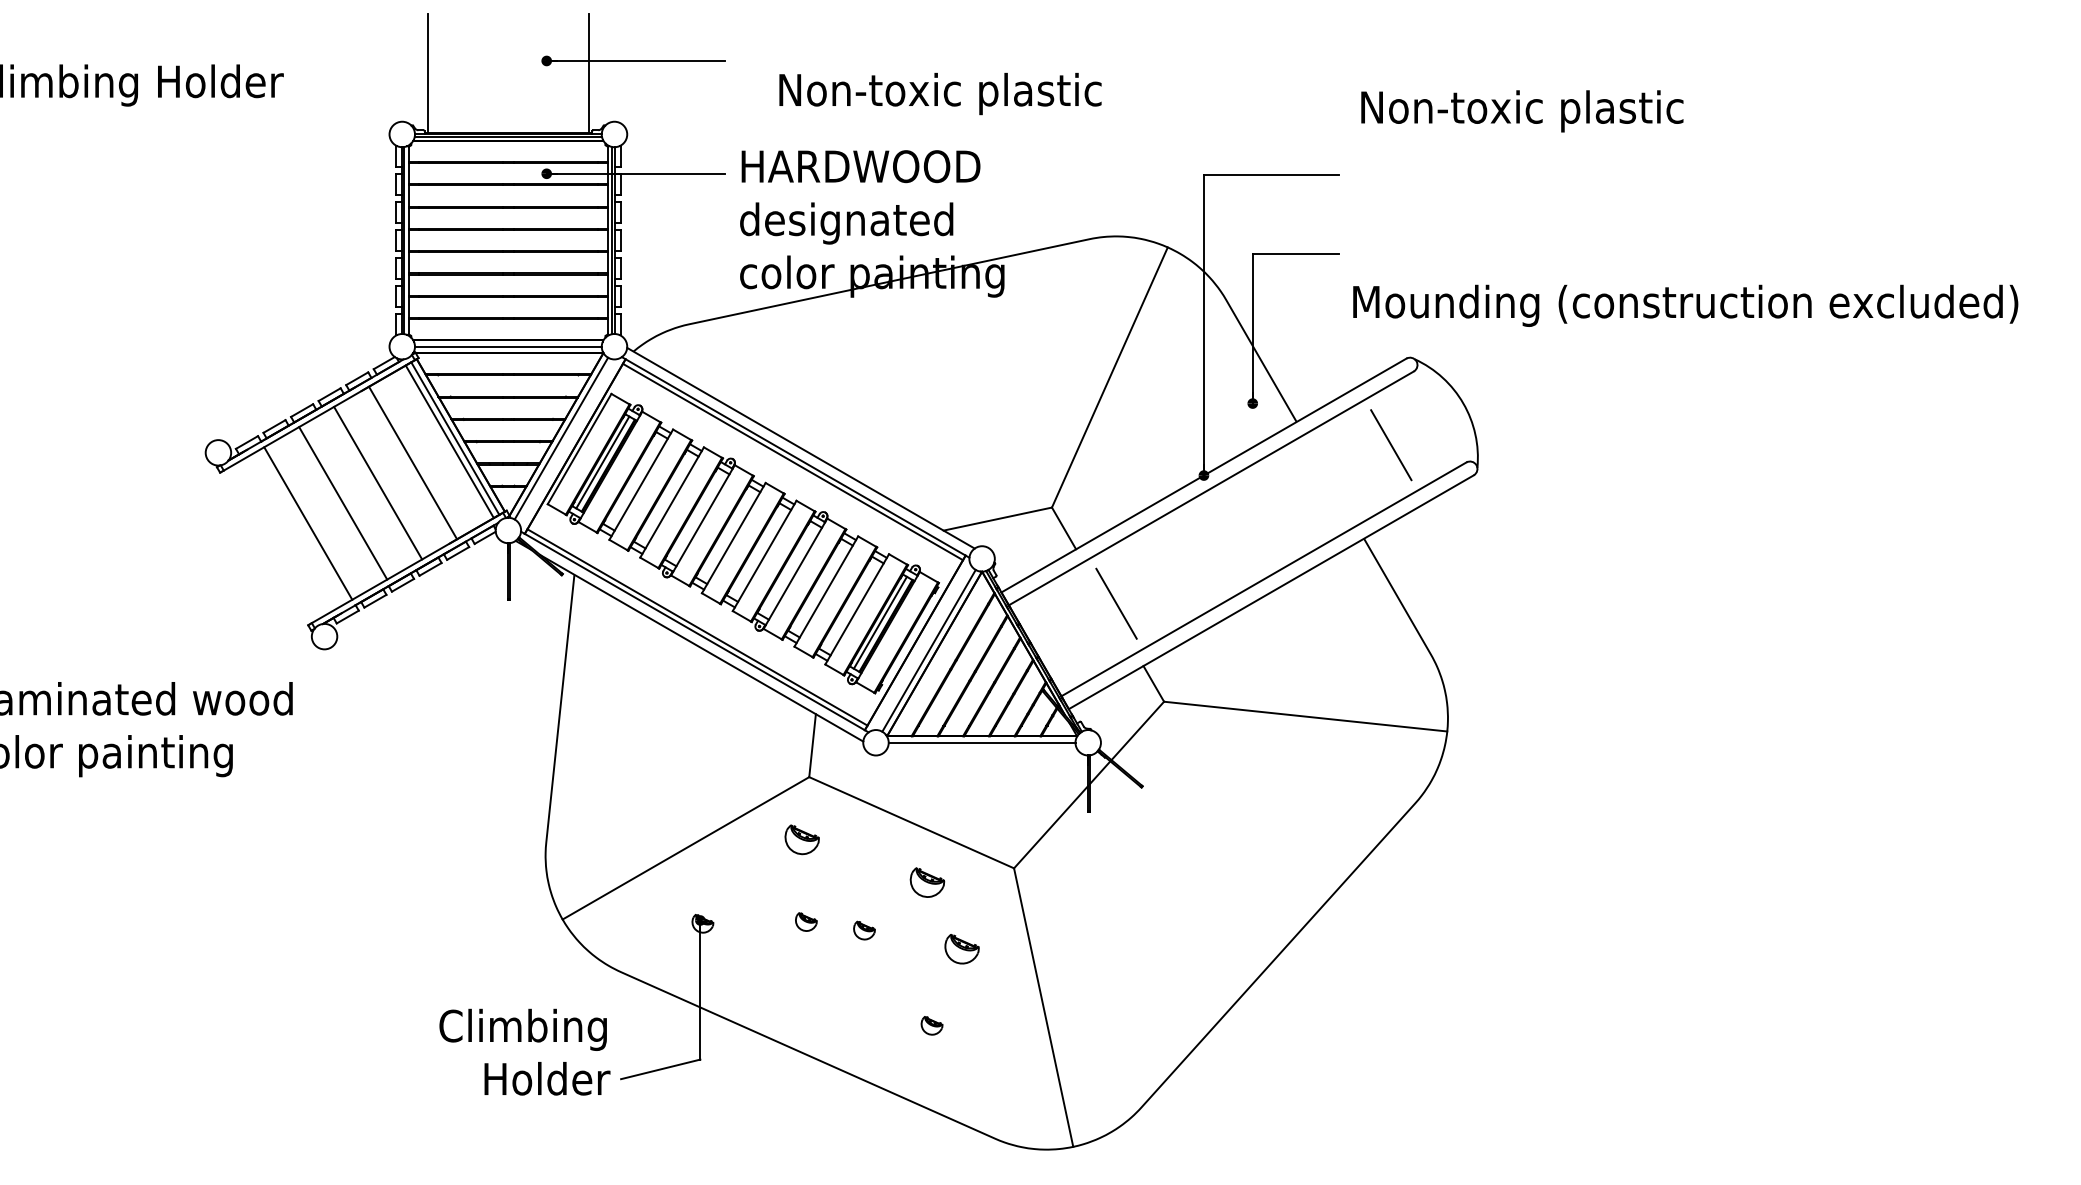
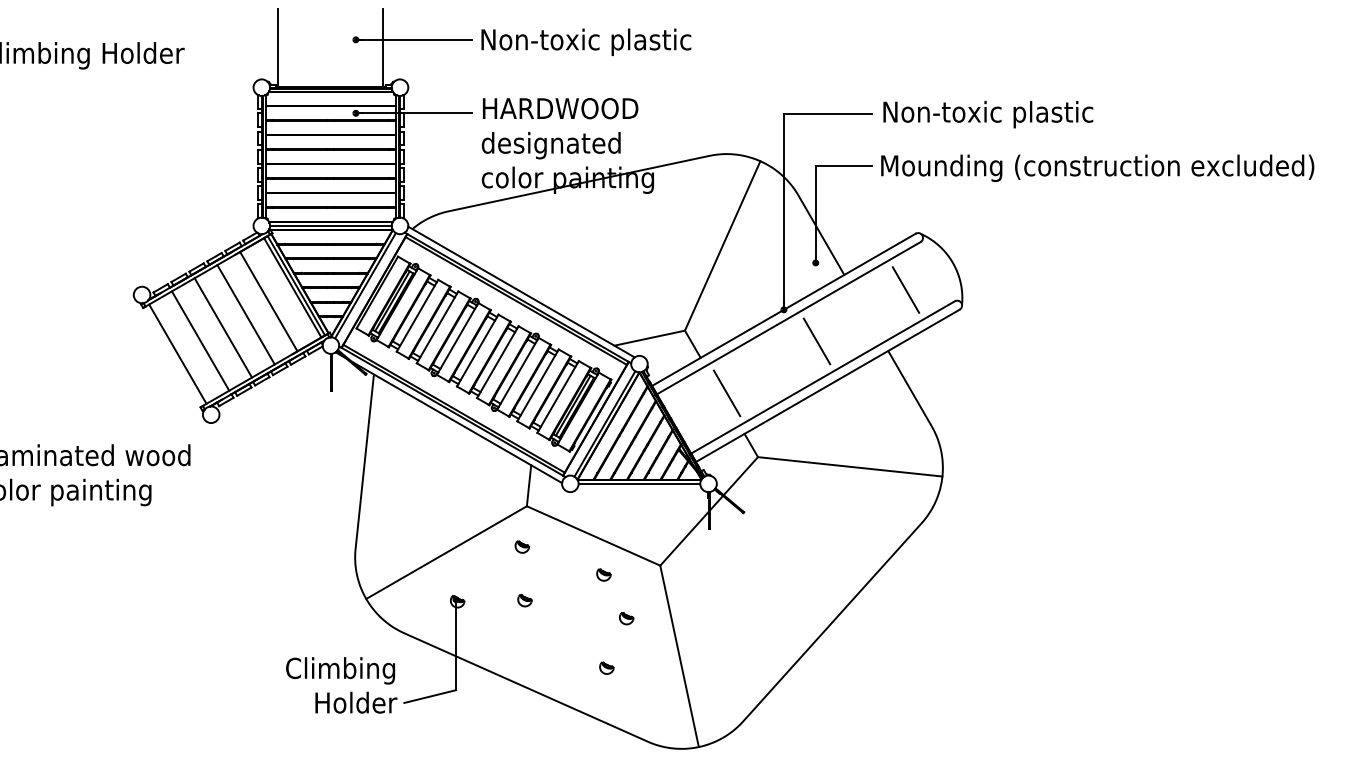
text: (940, 92) -> (586, 41), moved
text: (1522, 111) -> (988, 114), moved
text: (1685, 304) -> (1097, 167), moved
line: (1253, 524) -> (816, 341), added
line: (272, 542) -> (177, 353), added
part: (802, 838) -> (522, 546), size x0.62
part: (926, 881) -> (603, 574), size x0.62
part: (863, 929) -> (562, 605), removed
part: (962, 949) -> (626, 618), size x0.62

